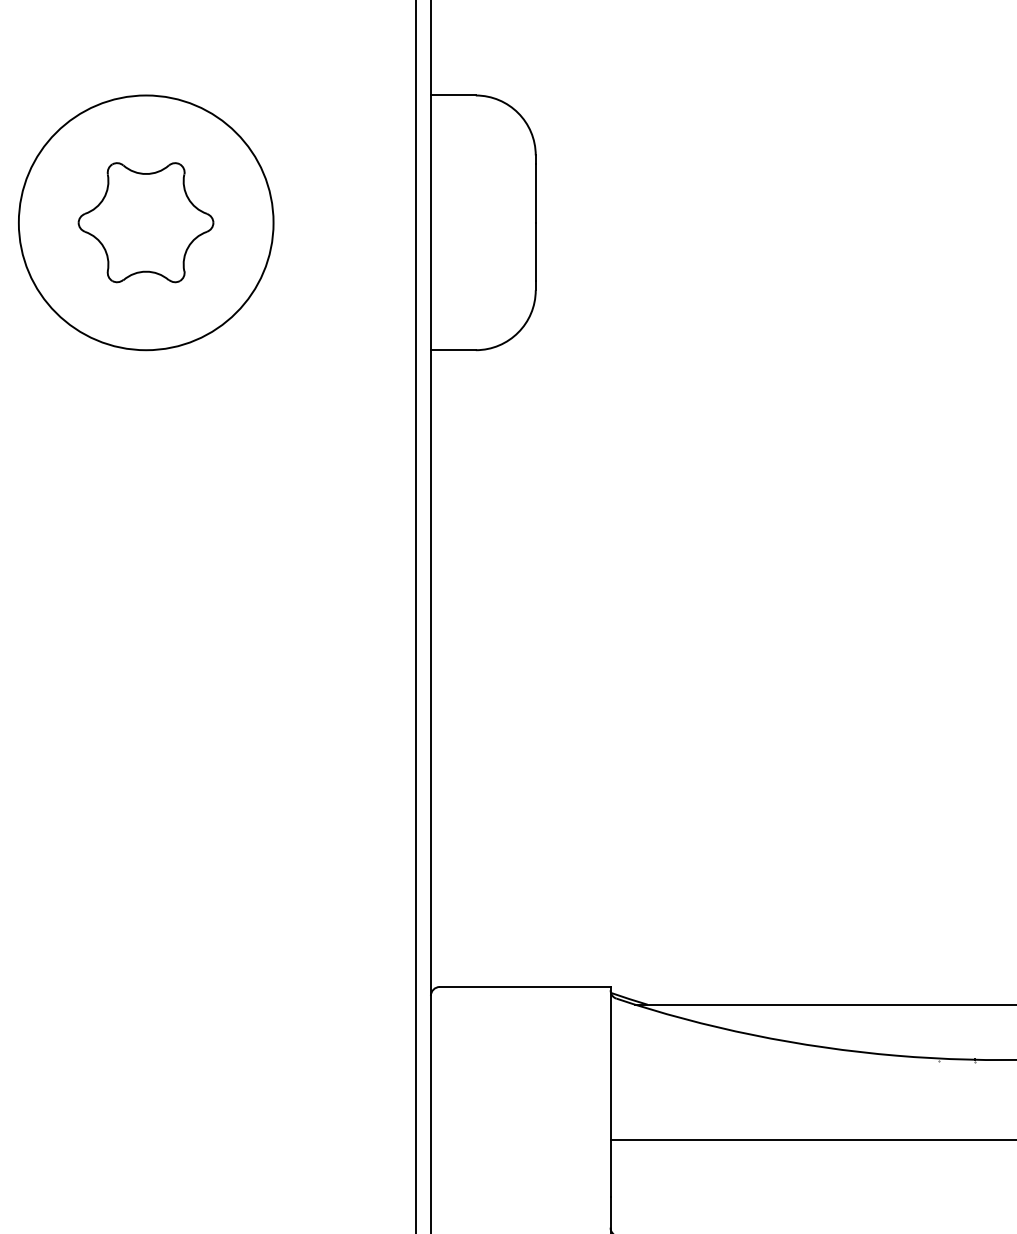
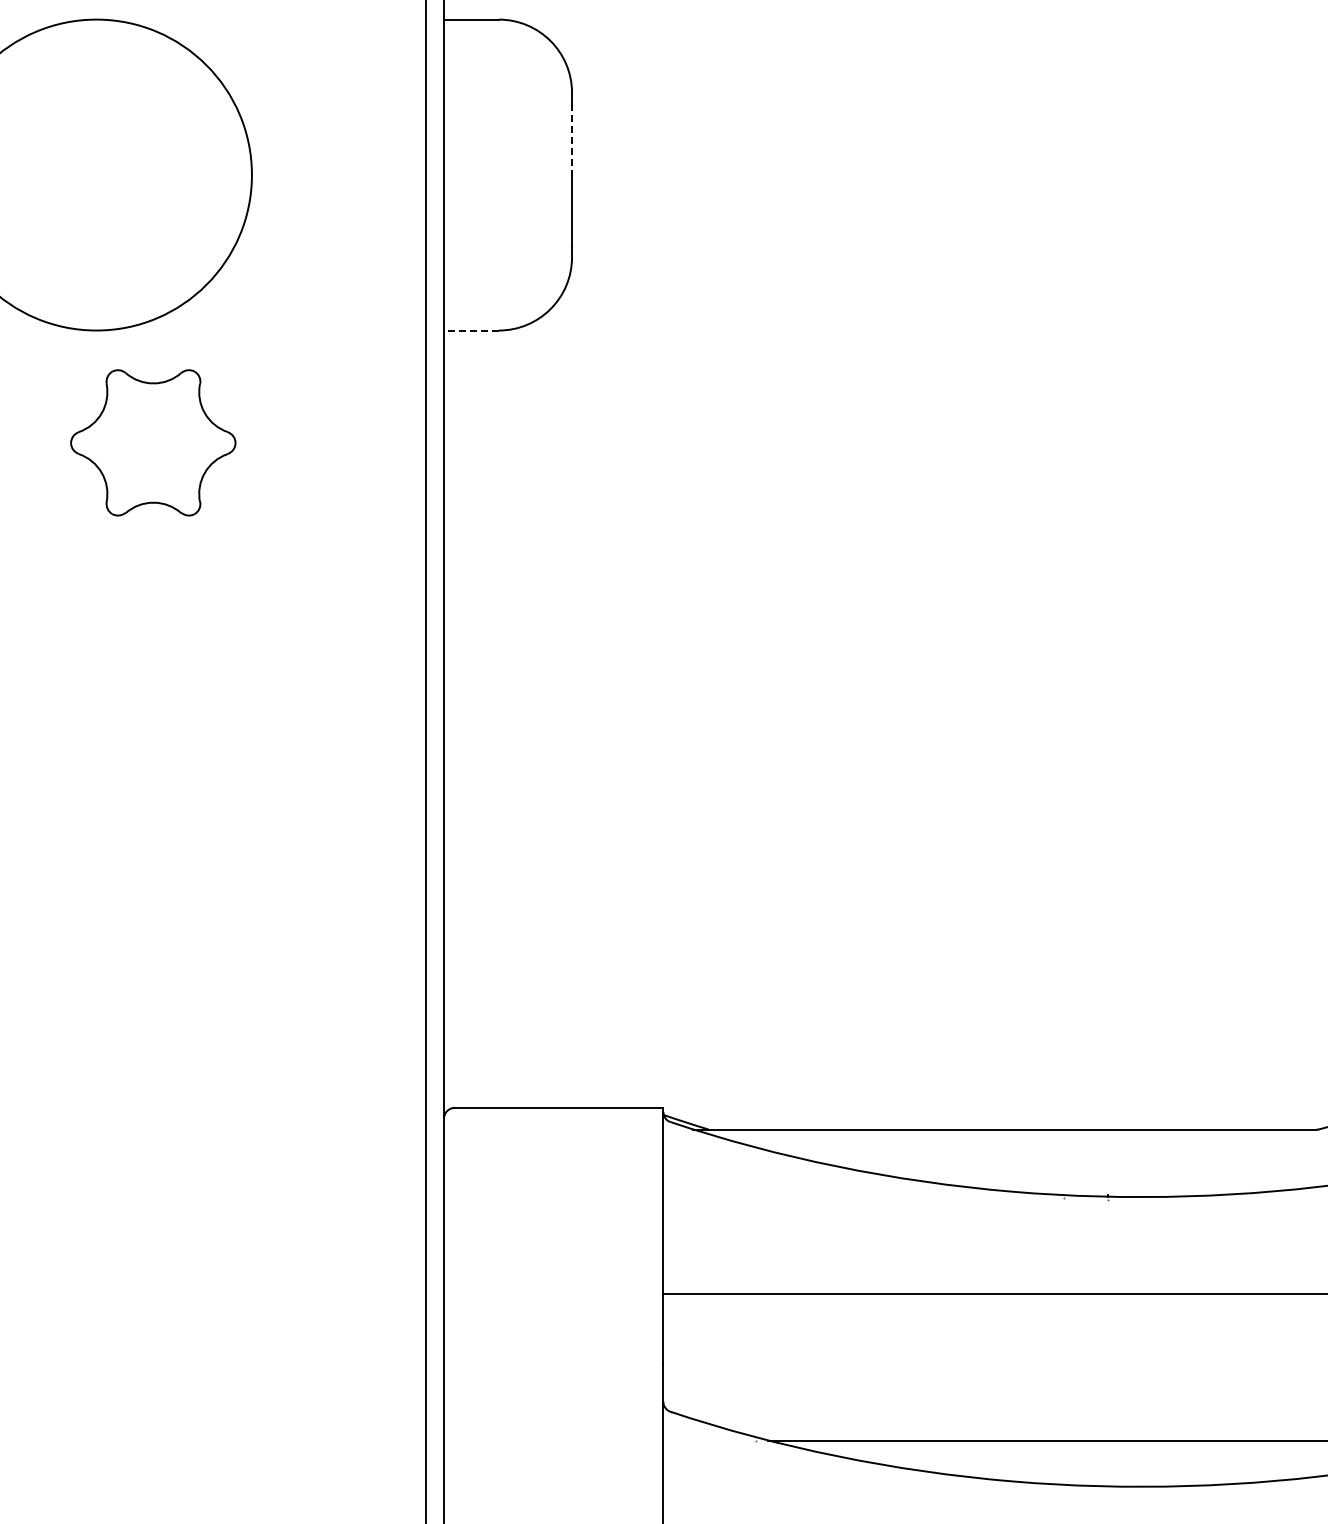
line: (536, 193) -> (572, 139), solid -> dashed
part: (146, 222) -> (153, 442), moved
line: (452, 350) -> (470, 330), solid -> dashed

